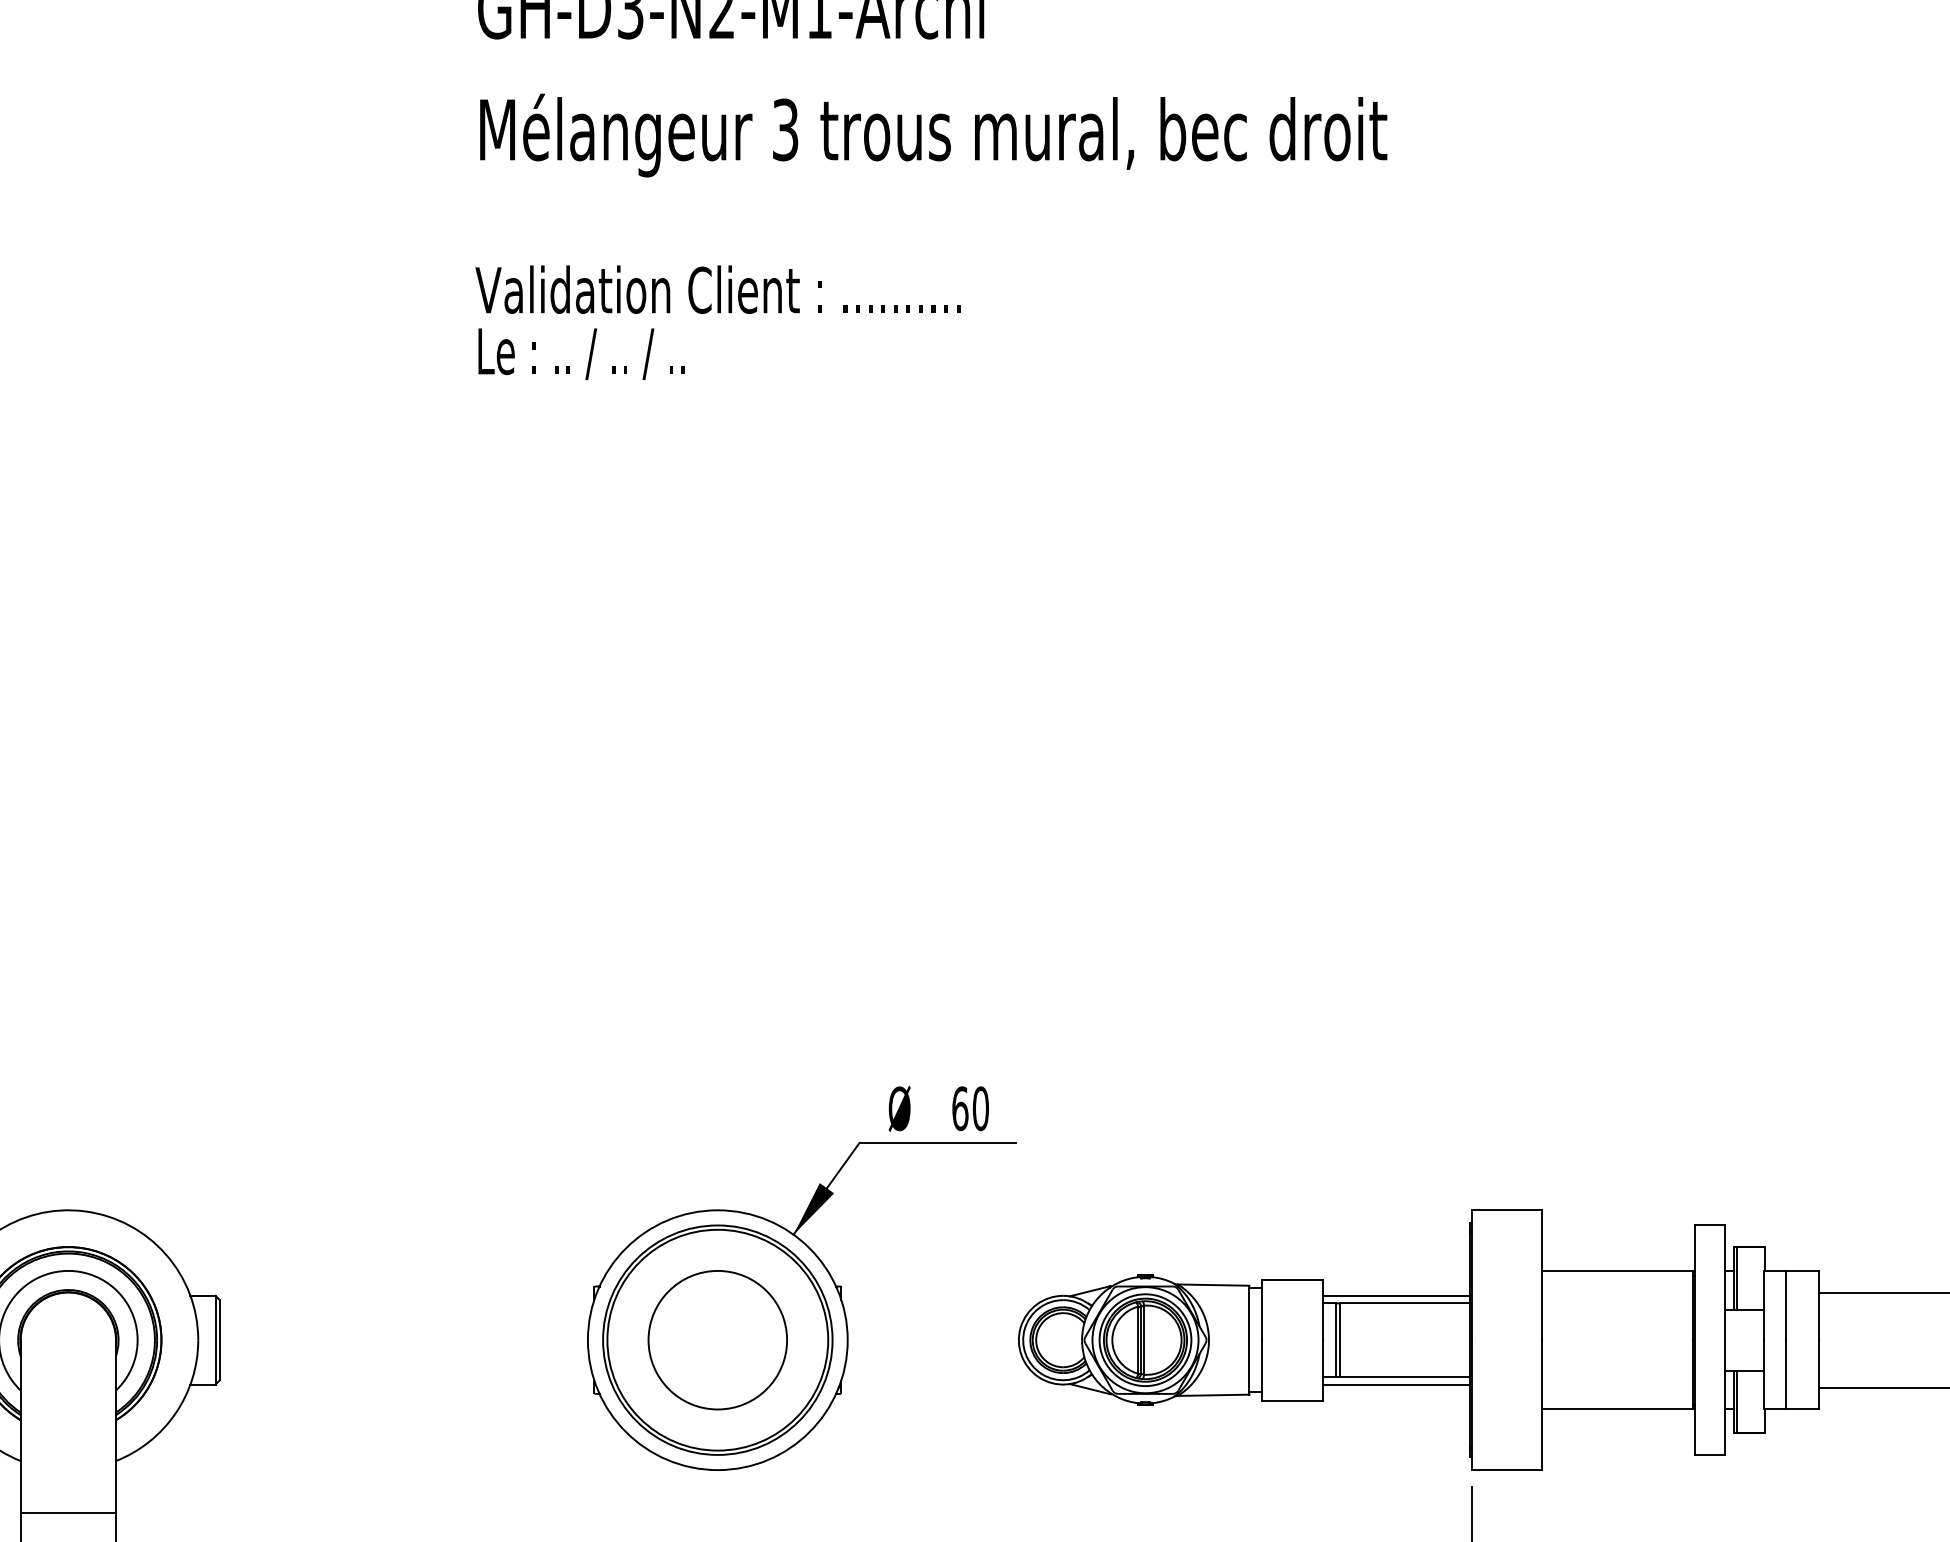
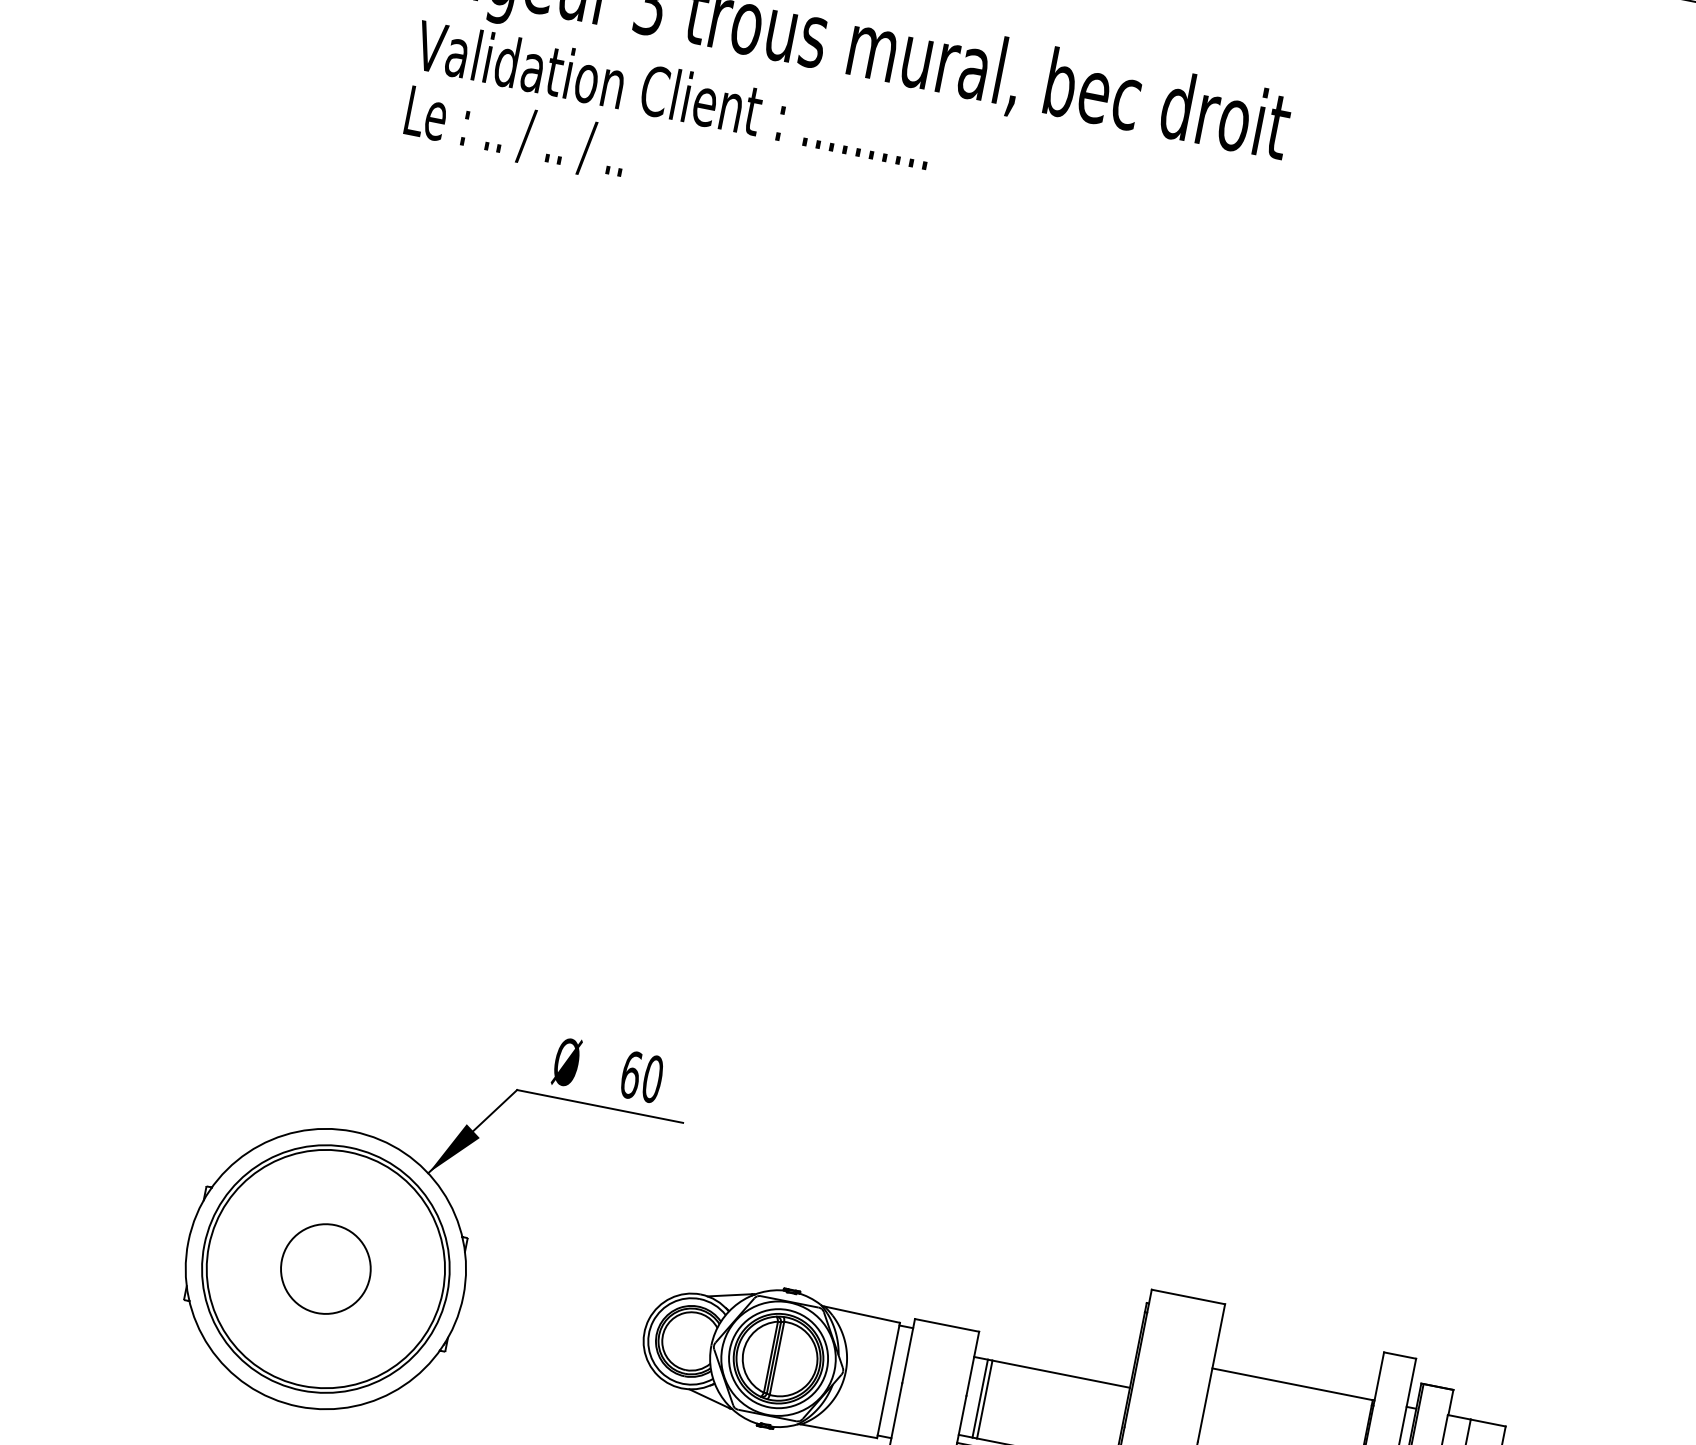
text: (717, 322) -> (666, 129), moved
line: (1396, 1295) -> (1053, 1363), removed
circle: (717, 1339) -> (325, 1268), size x0.6

